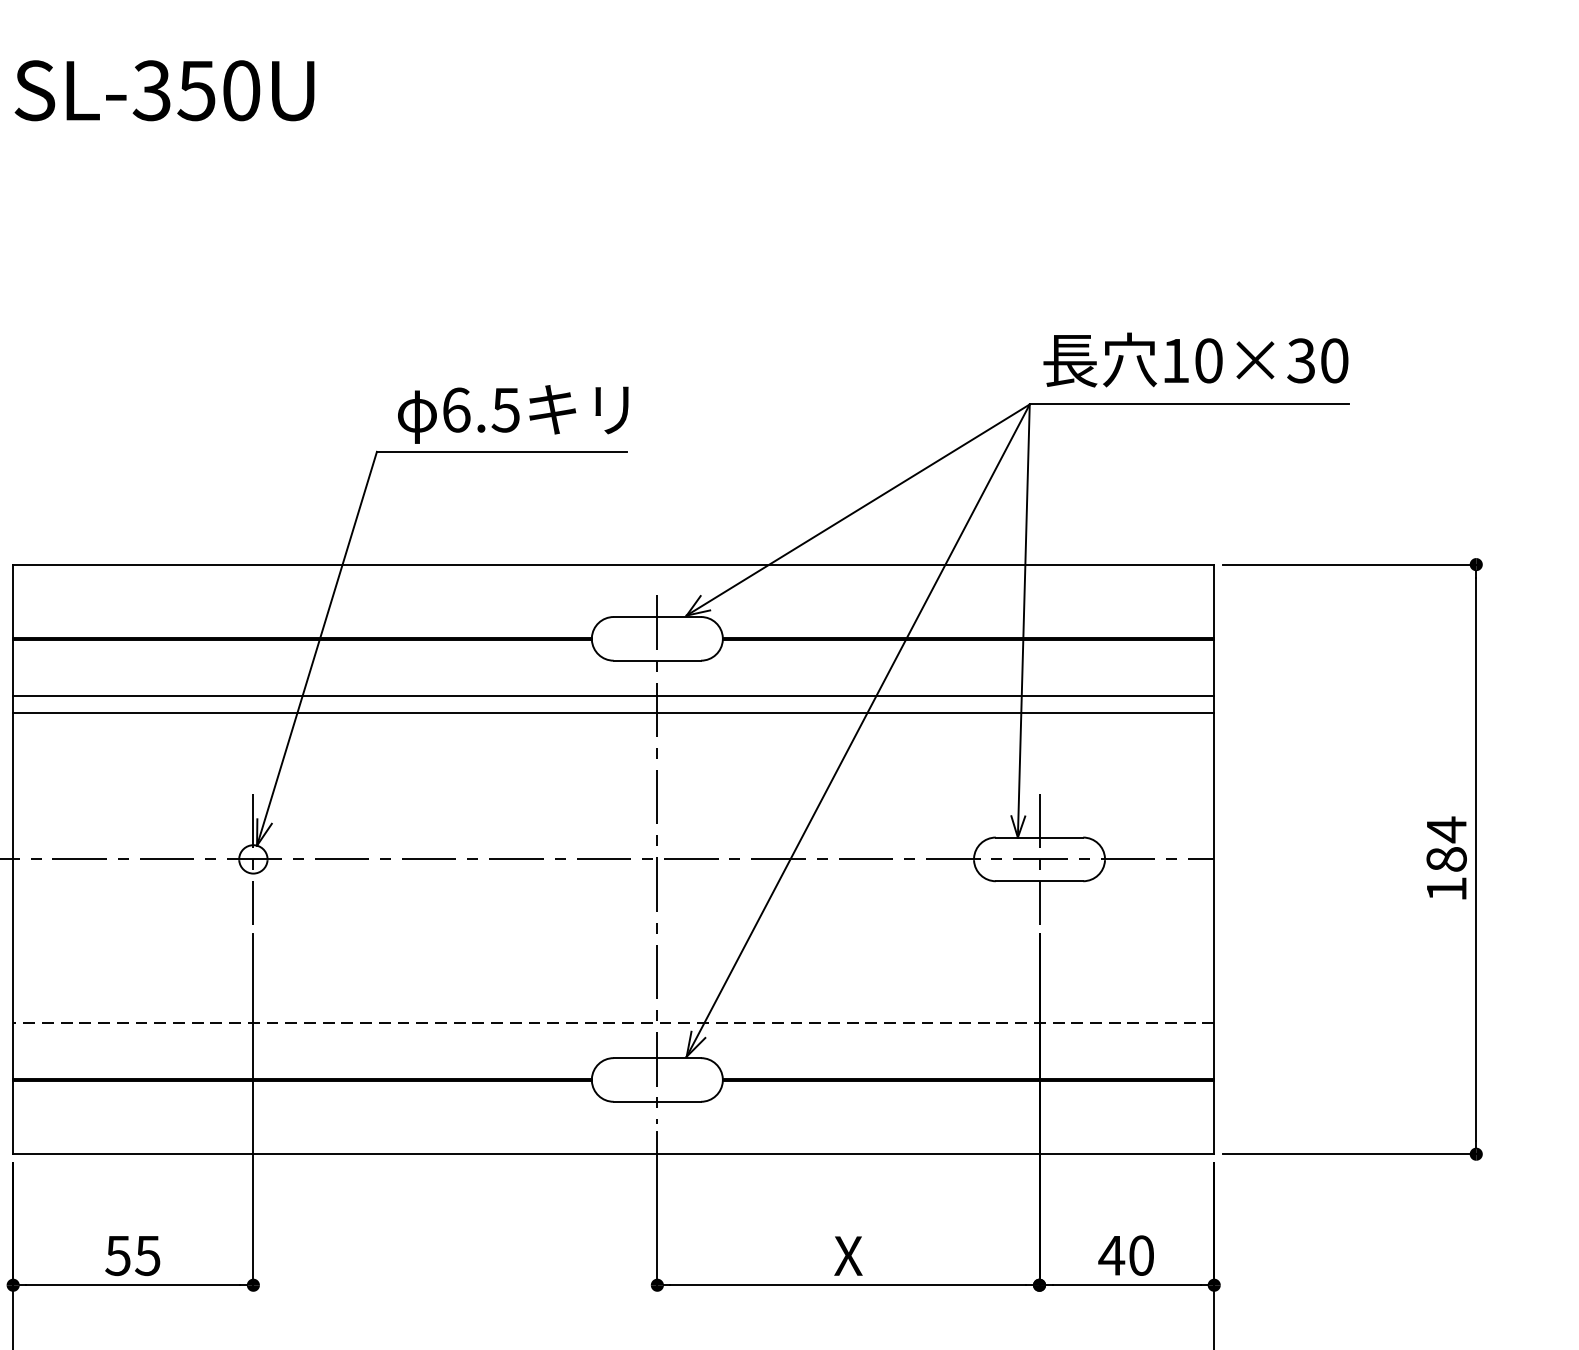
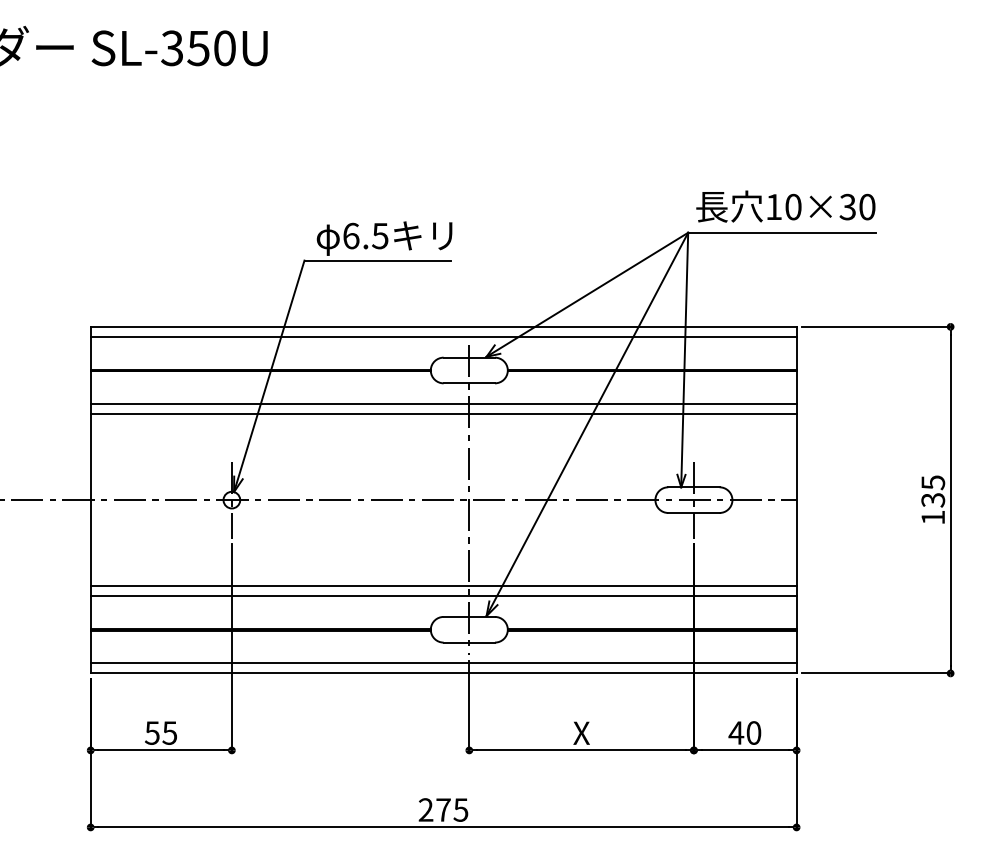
line: (613, 582) -> (443, 337), added
text: (1447, 842) -> (933, 490), 184 -> 135
line: (613, 1006) -> (443, 586), added
line: (613, 1023) -> (443, 596), dashed -> solid
line: (613, 1137) -> (443, 663), added

